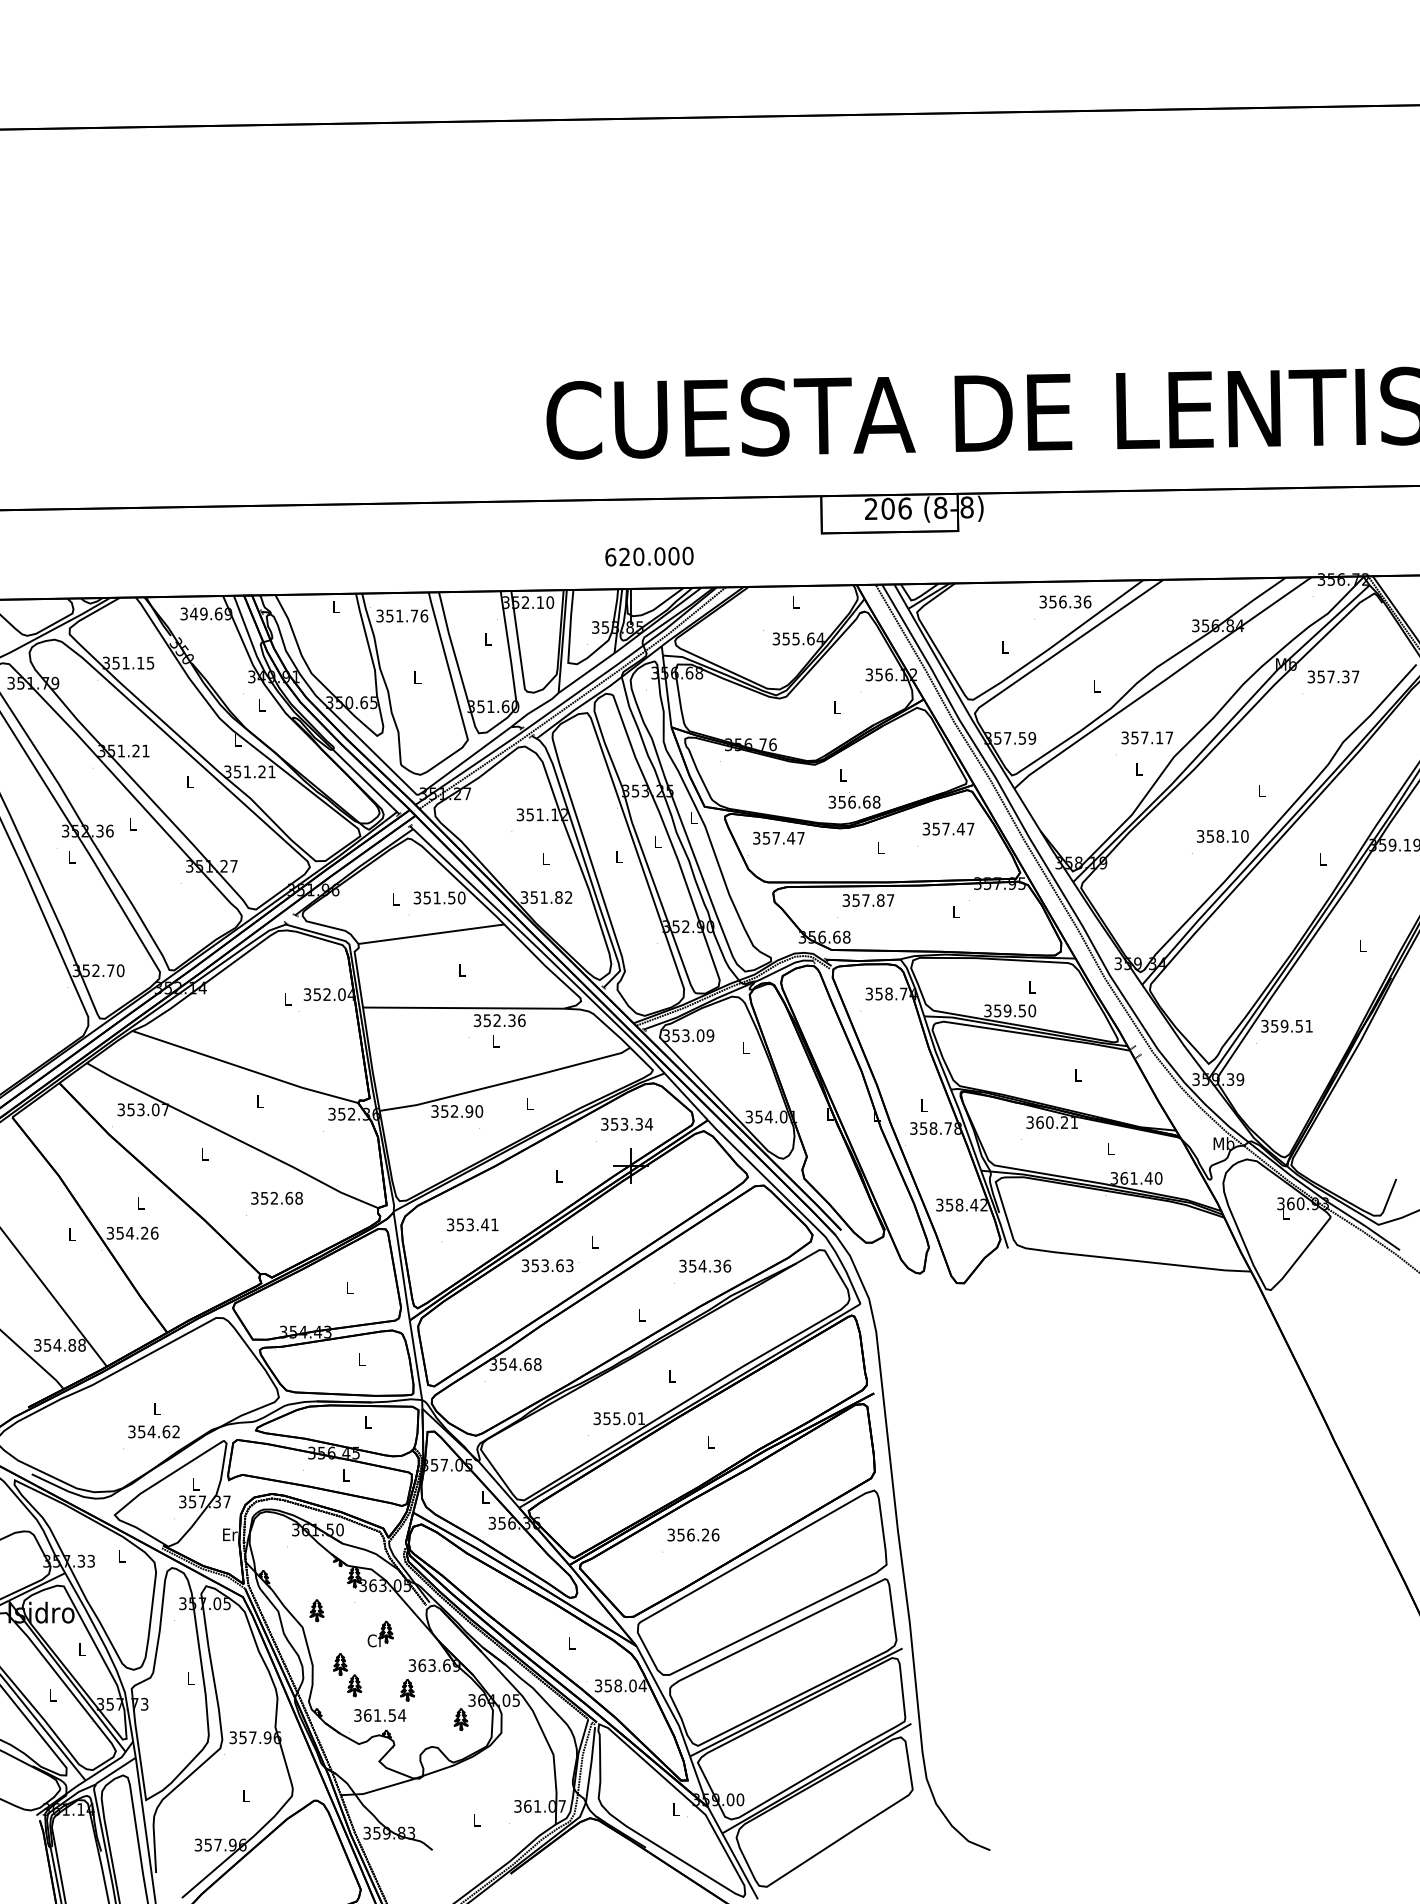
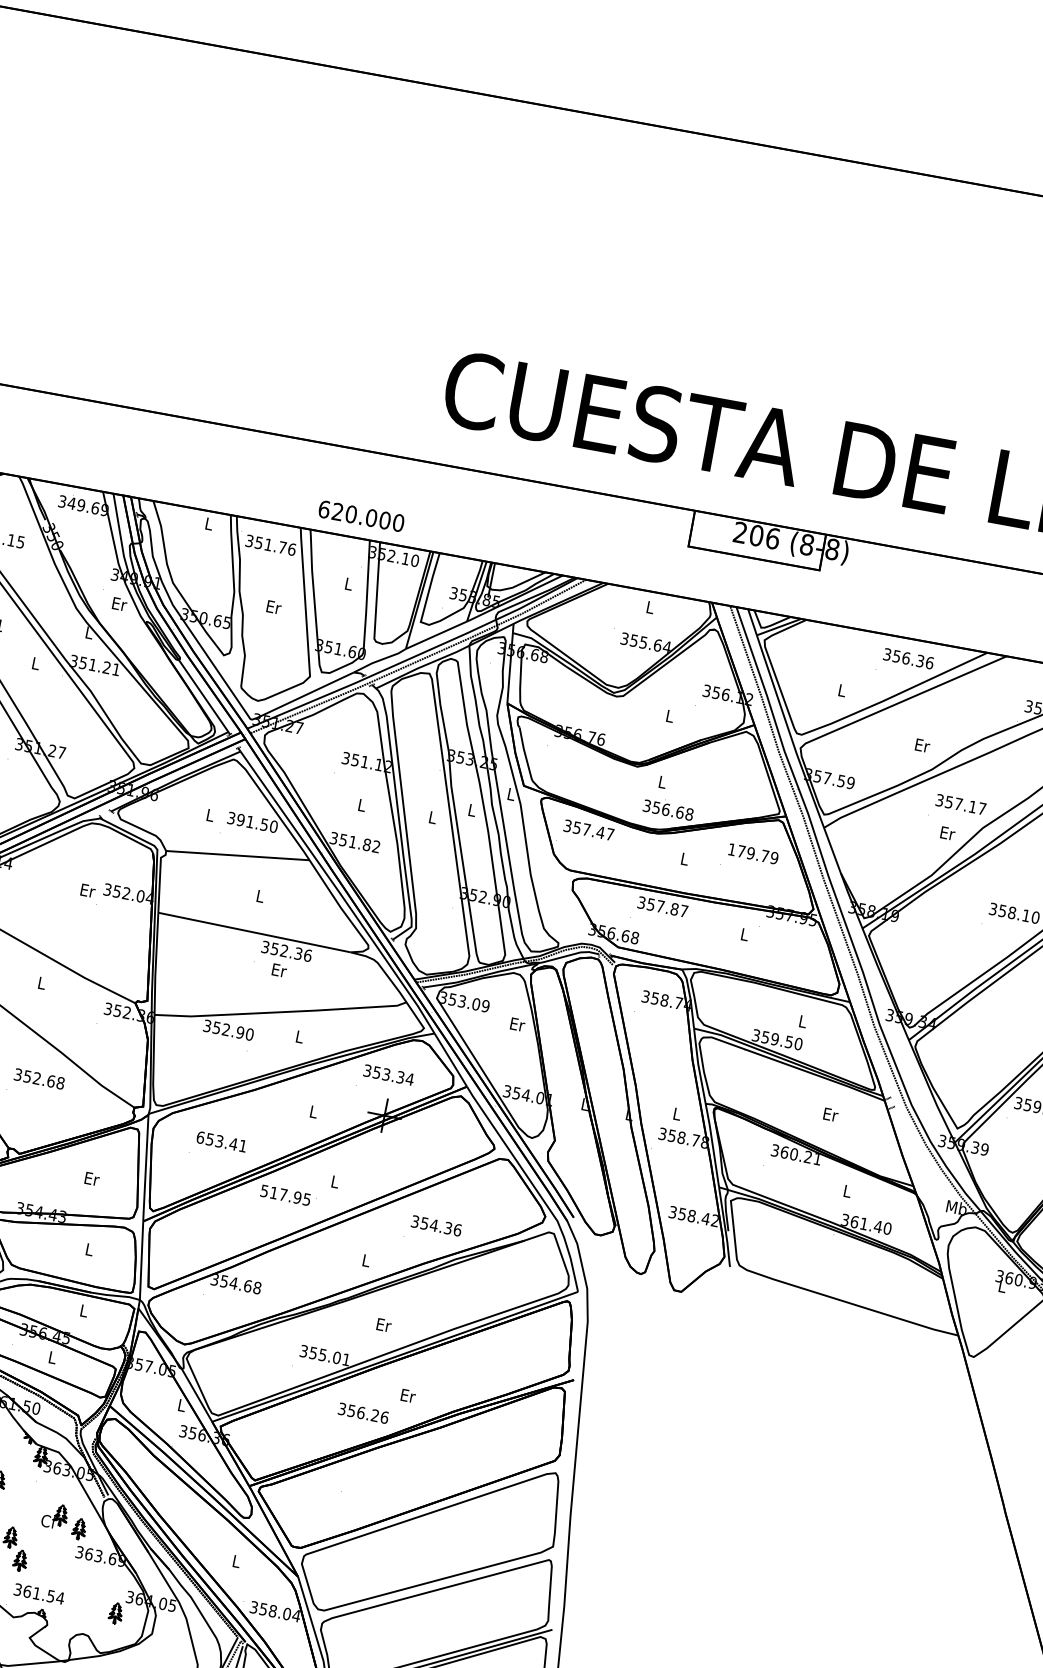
text: (649, 556) -> (361, 516), moved
text: (417, 677) -> (273, 607), L -> Er
text: (1096, 686) -> (922, 745), L -> Er
text: (262, 705) -> (119, 604), L -> Er
text: (1139, 769) -> (947, 833), L -> Er
text: (948, 828) -> (753, 853), 357.47 -> 179.79
text: (427, 897) -> (241, 819), 351.50 -> 391.50
text: (287, 999) -> (87, 890), L -> Er
text: (496, 1041) -> (279, 970), L -> Er
text: (746, 1047) -> (517, 1024), L -> Er
text: (1078, 1075) -> (830, 1114), L -> Er
text: (450, 1224) -> (200, 1137), 353.41 -> 653.41
text: (547, 1265) -> (285, 1195), 353.63 -> 517.95
text: (349, 1288) -> (91, 1179), L -> Er
text: (672, 1376) -> (384, 1325), L -> Er
text: (710, 1442) -> (407, 1395), L -> Er
text: (693, 1534) -> (363, 1412), moved
part: (407, 1690) -> (79, 1529), moved

